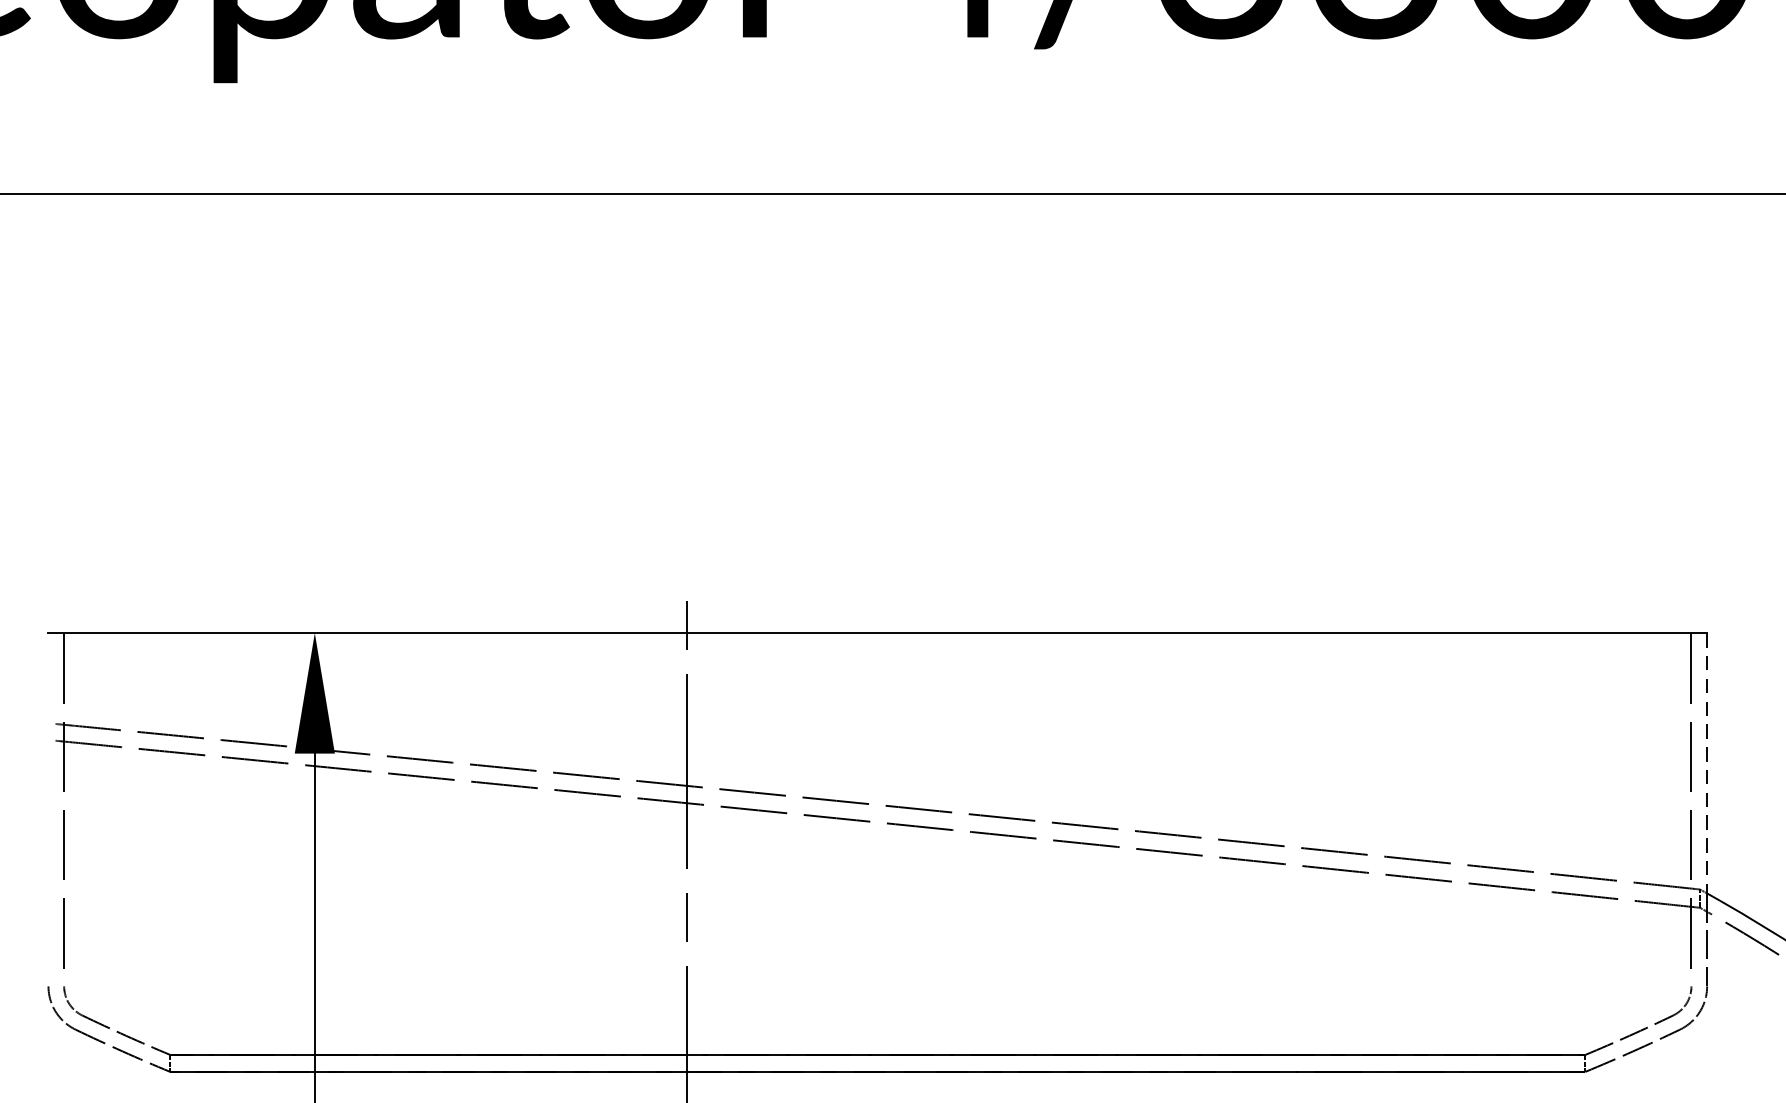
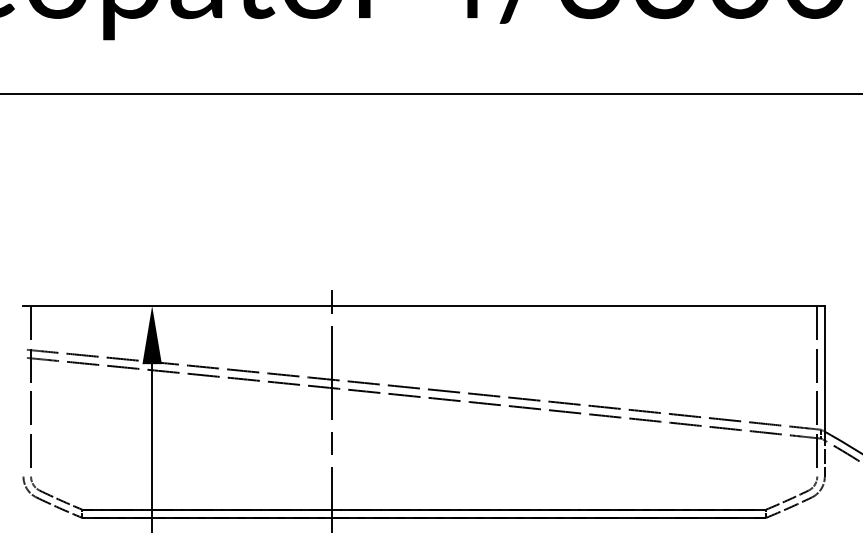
line: (1706, 762) -> (824, 368), dashed -> solid

